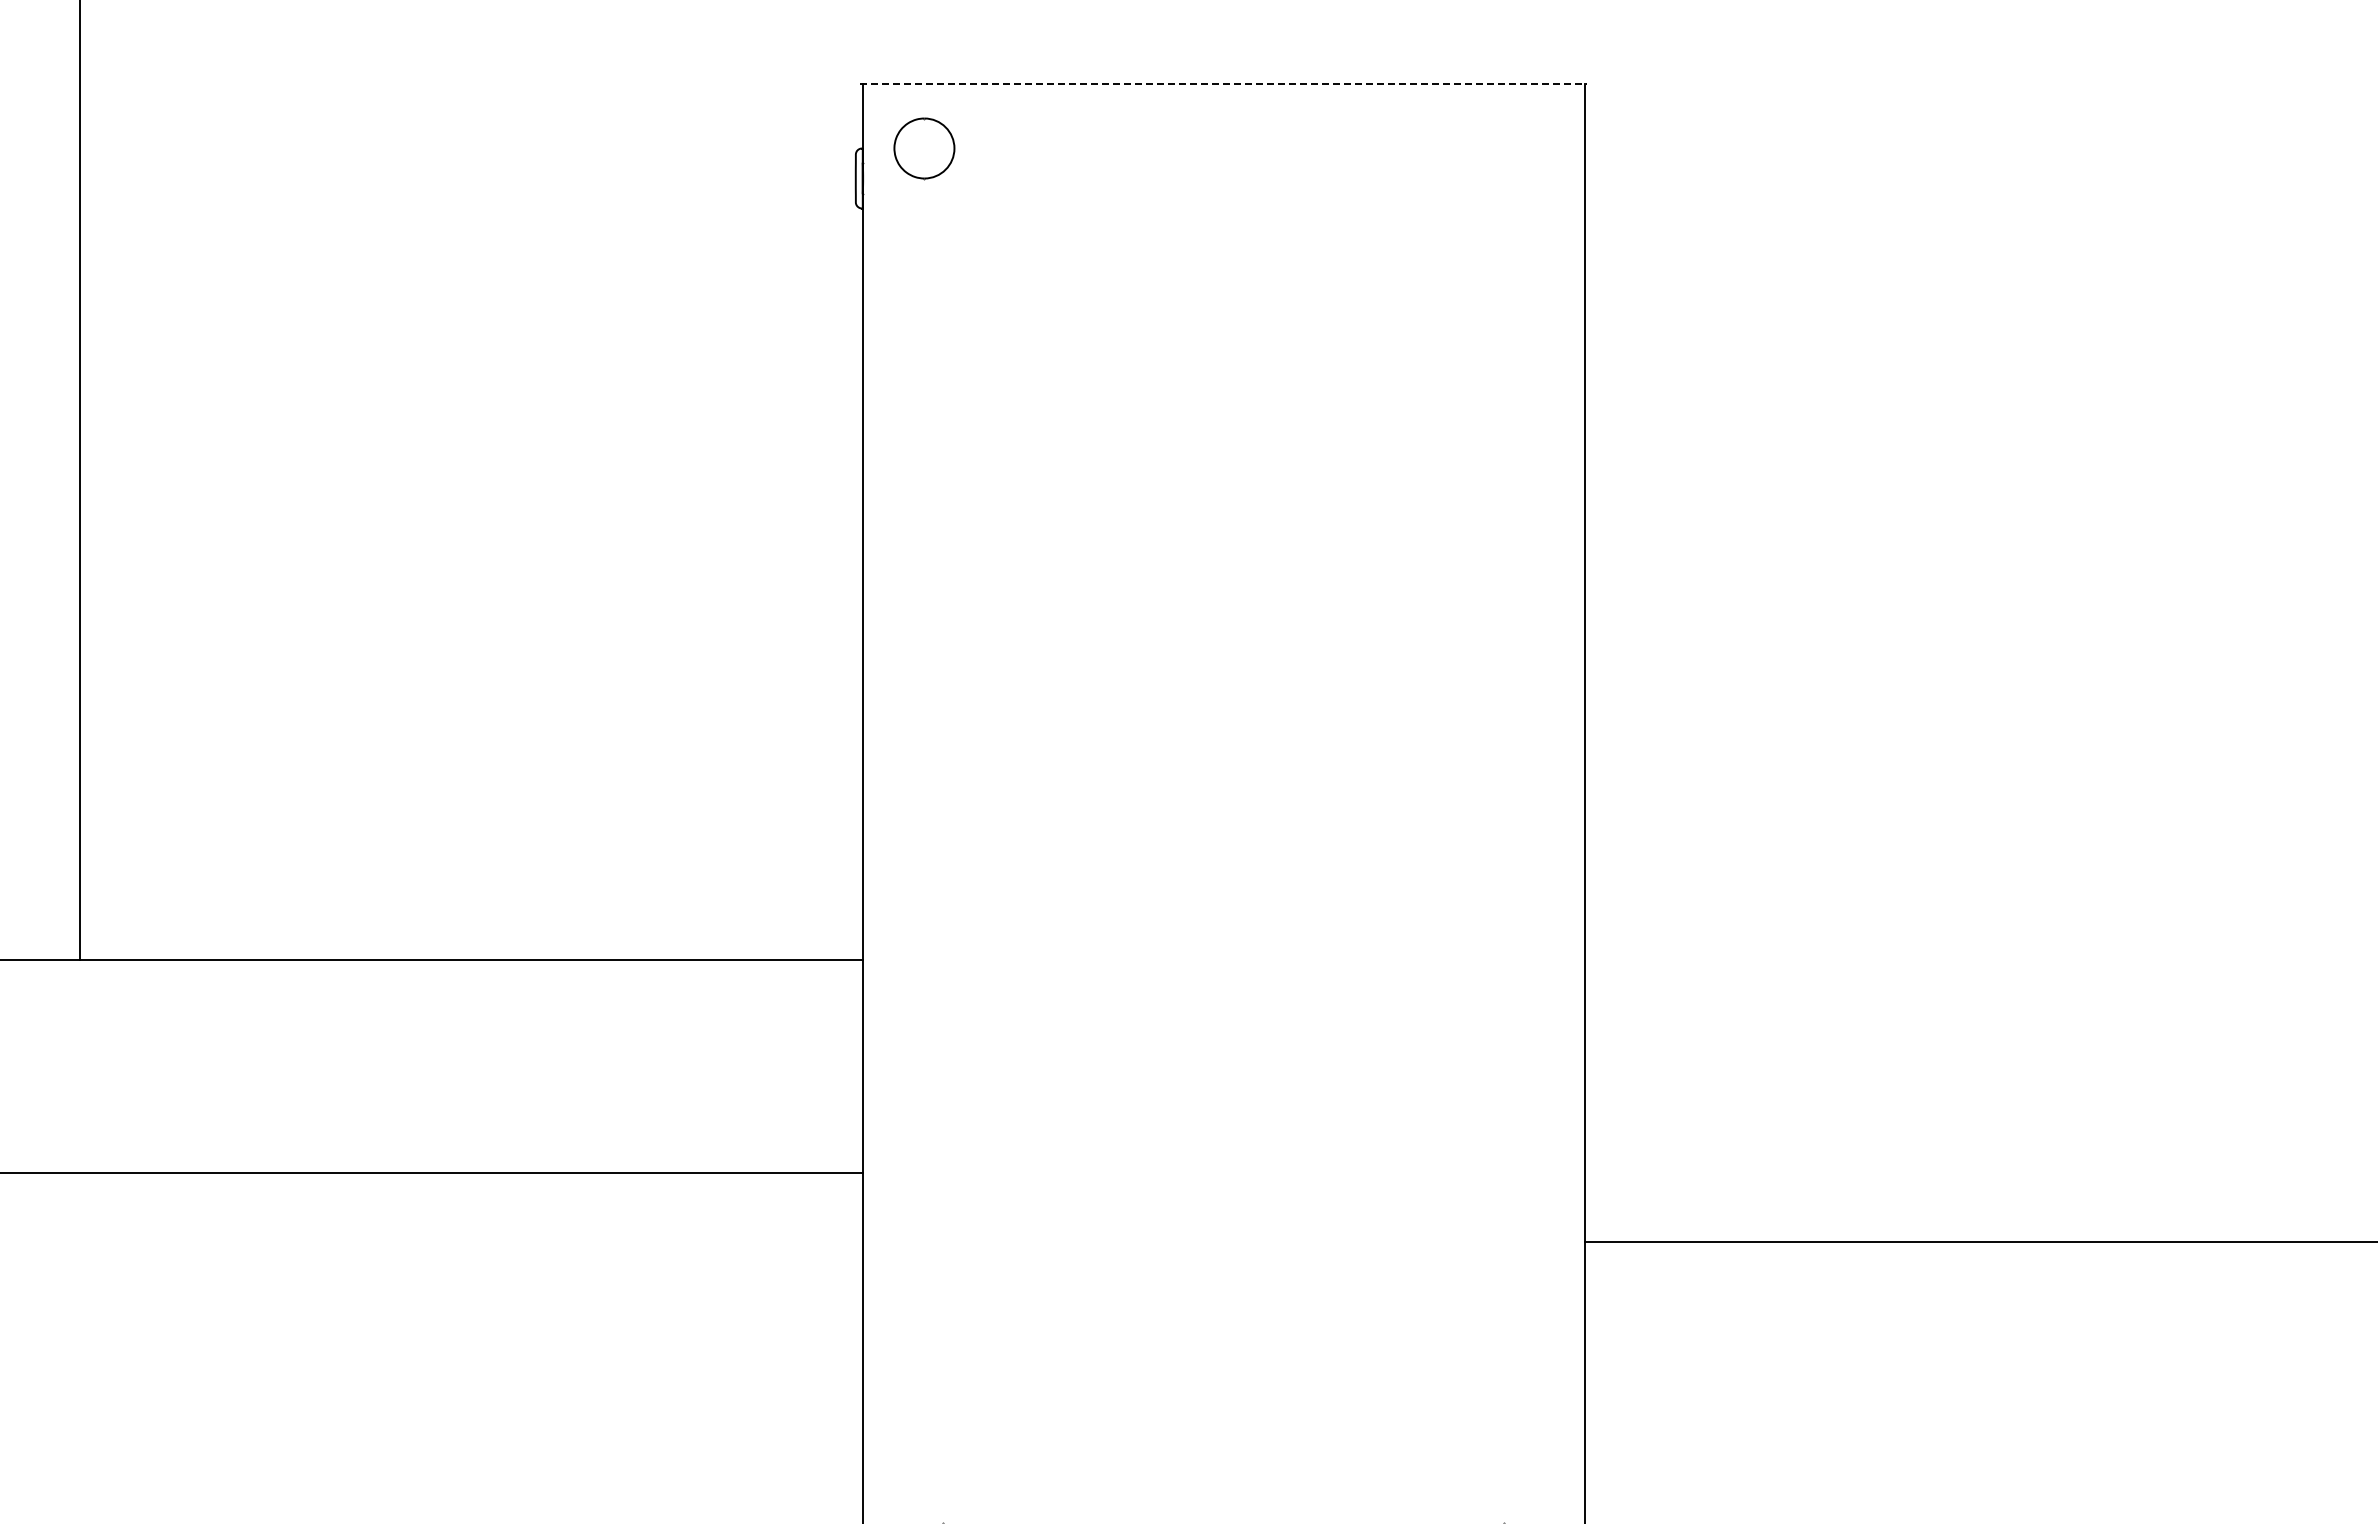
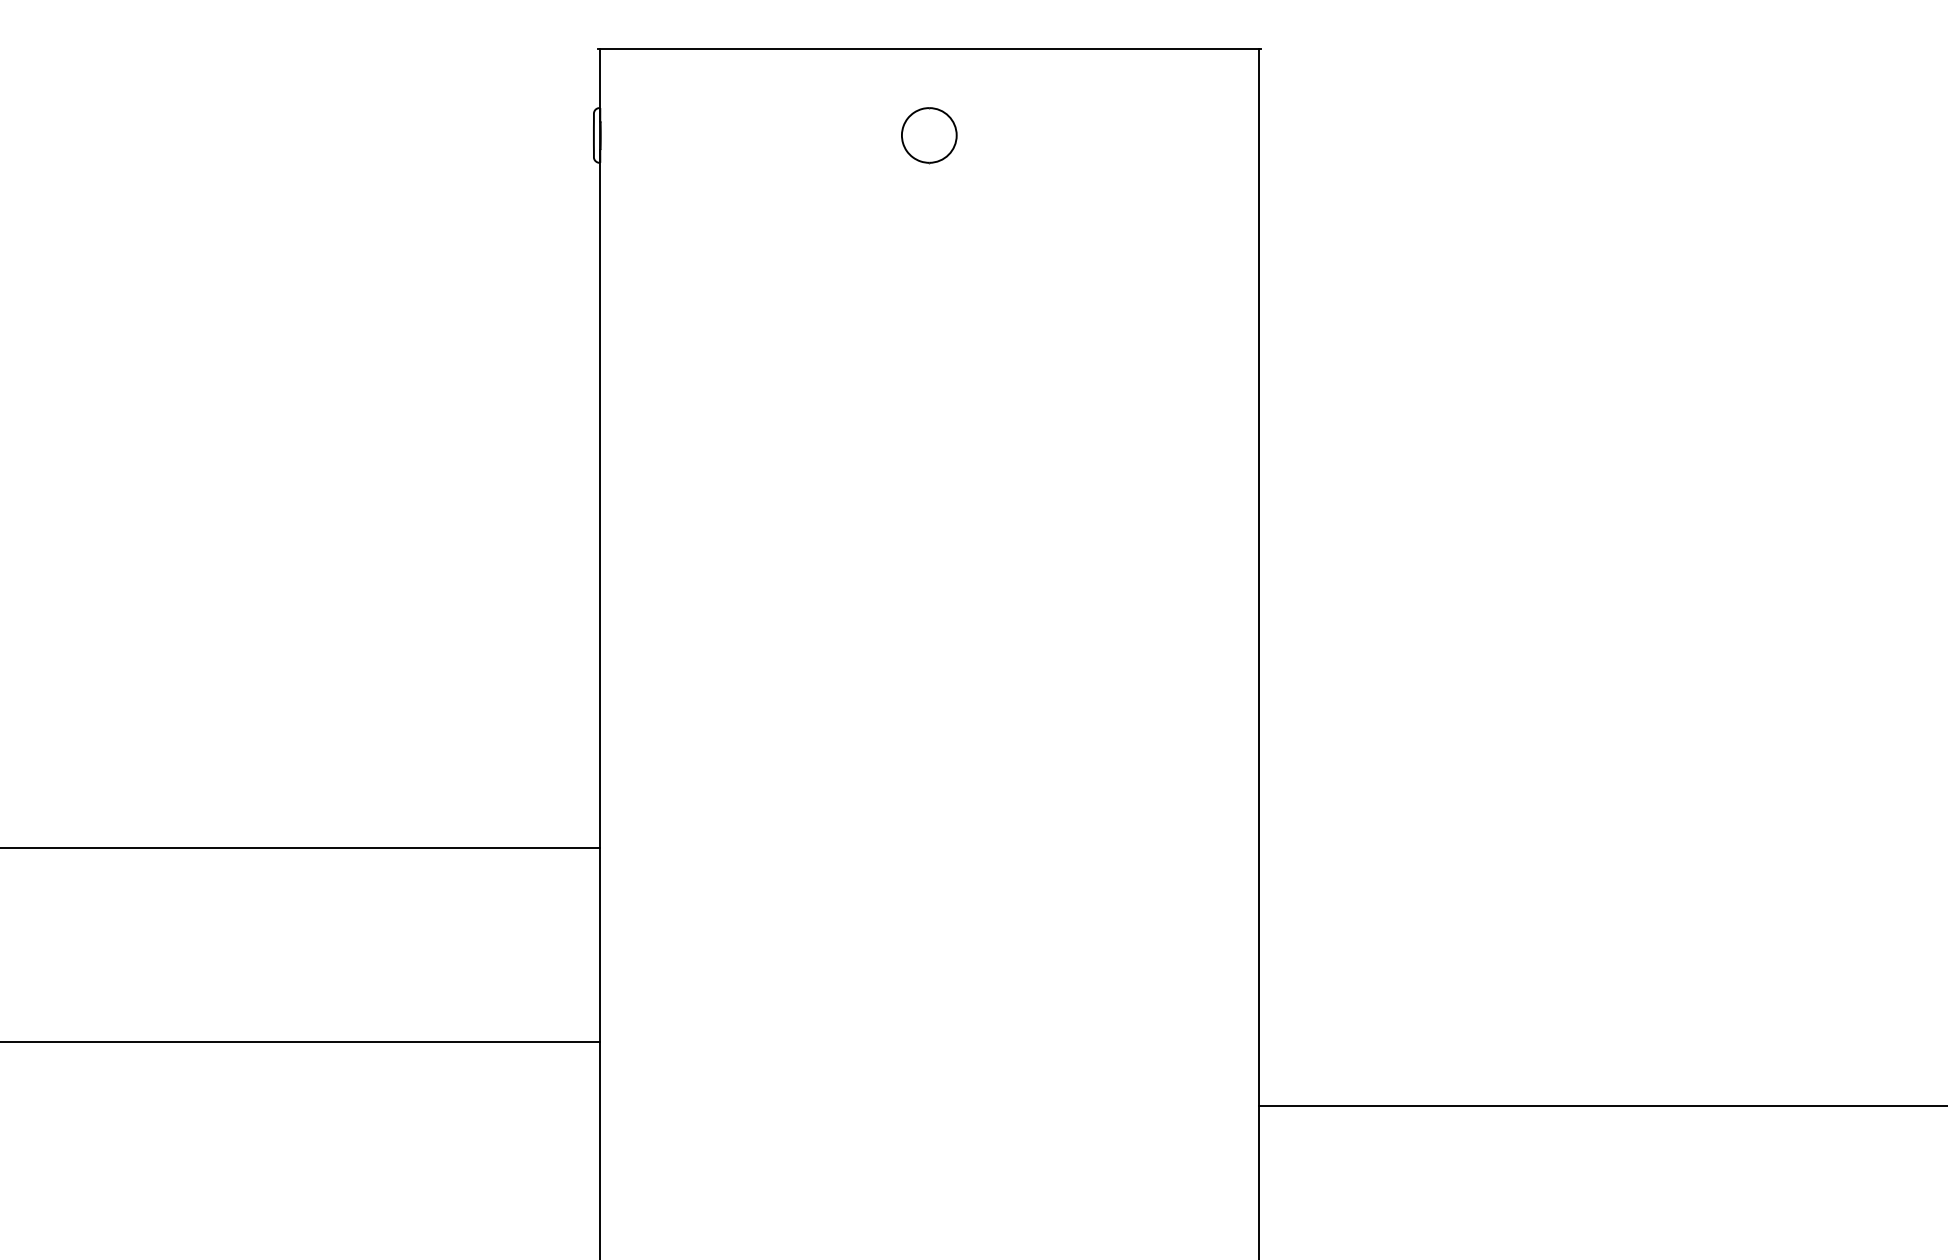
line: (1223, 83) -> (929, 48), dashed -> solid
part: (924, 148) -> (929, 135), moved

